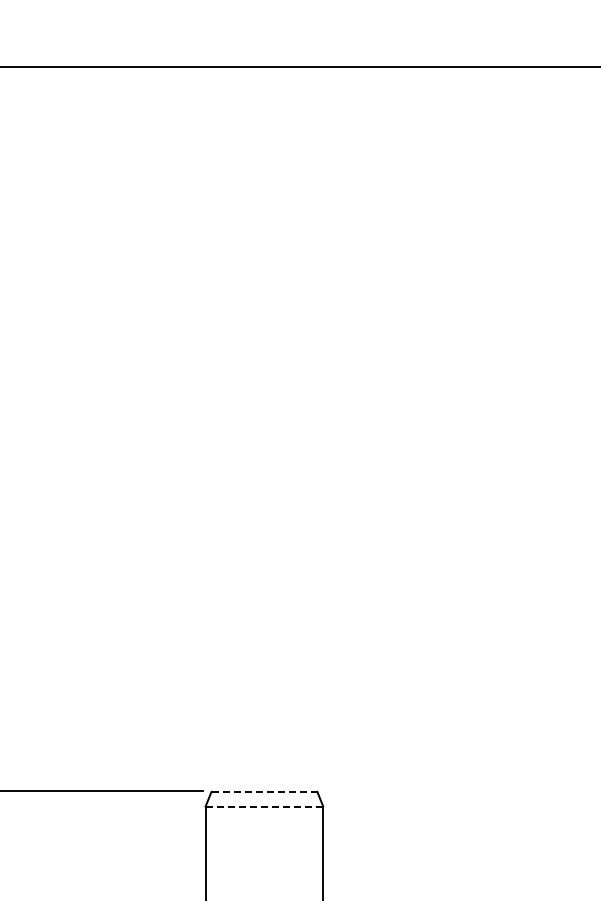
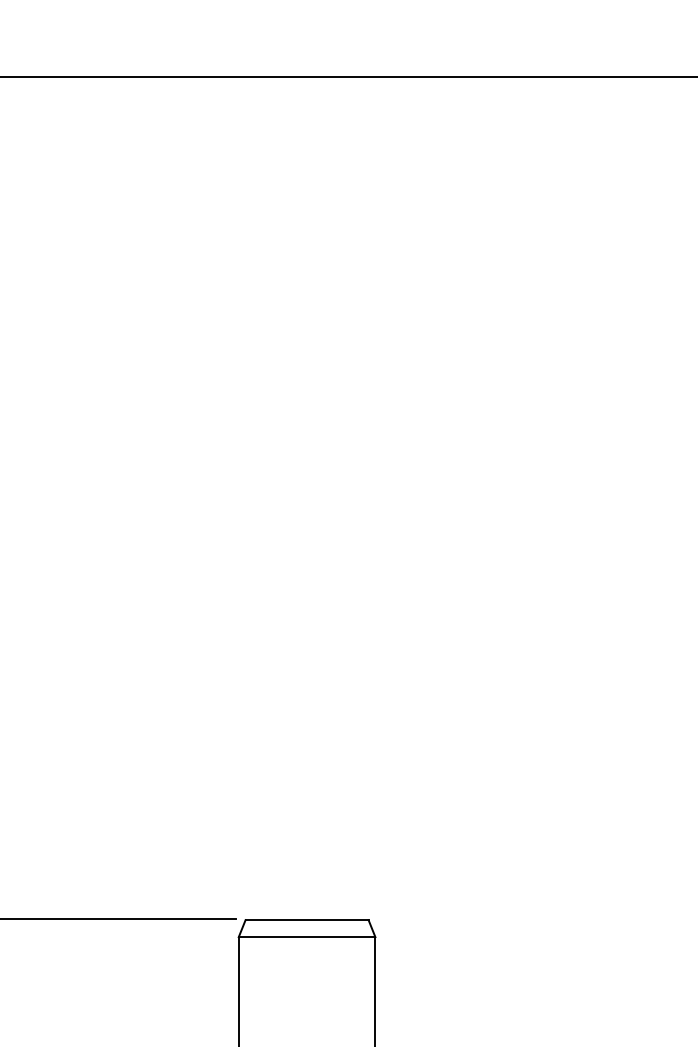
line: (264, 791) -> (307, 919), dashed -> solid
line: (264, 806) -> (307, 937), dashed -> solid

